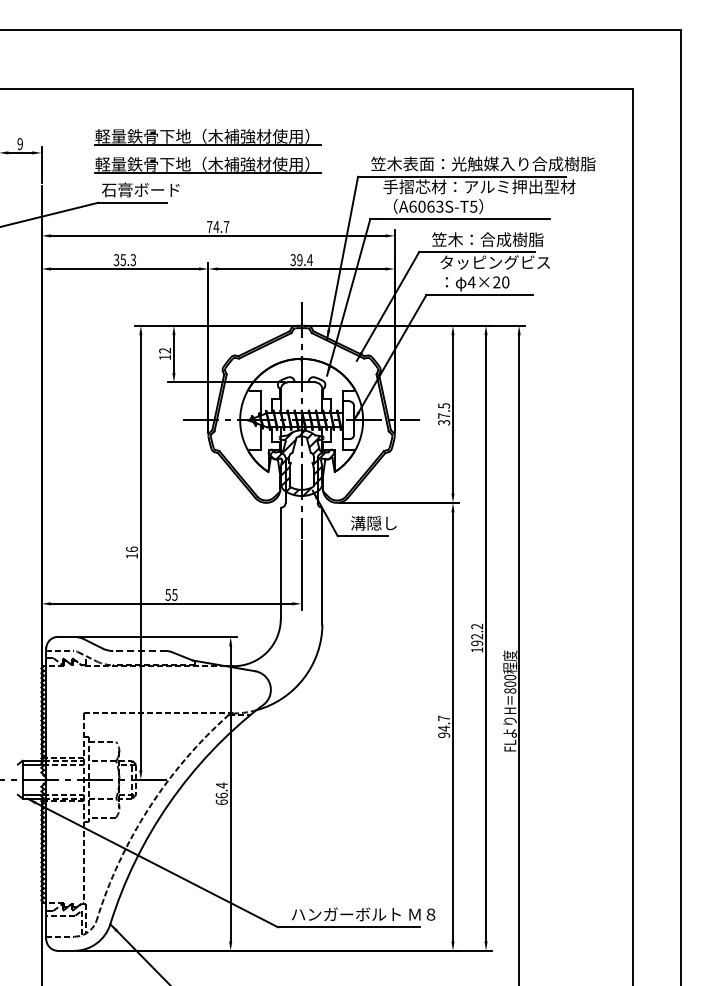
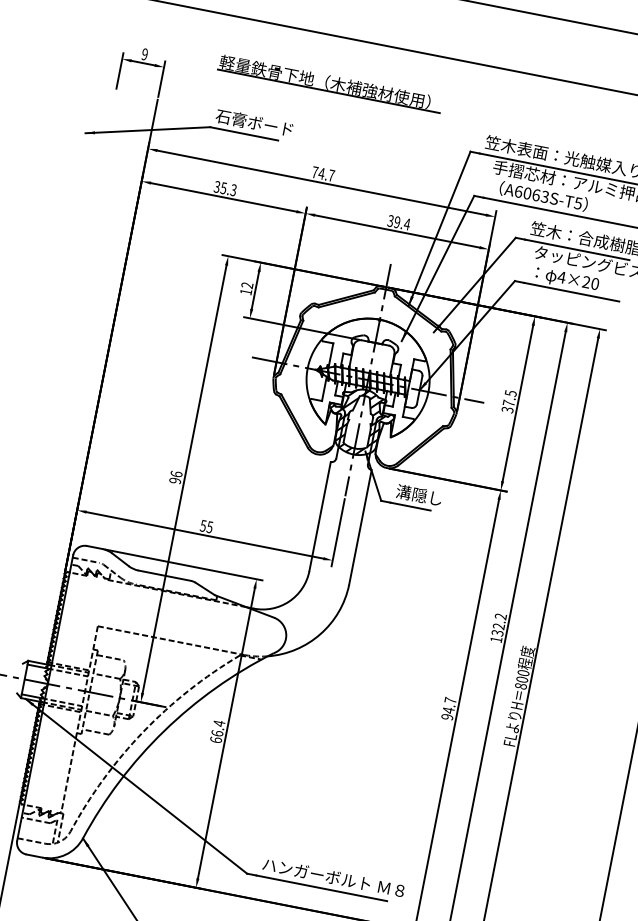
part: (207, 165) -> (324, 111), removed
text: (132, 555) -> (175, 480), 16 -> 96
text: (477, 643) -> (497, 633), 192.2 -> 132.2
line: (139, 651) -> (164, 576), dashed -> solid

